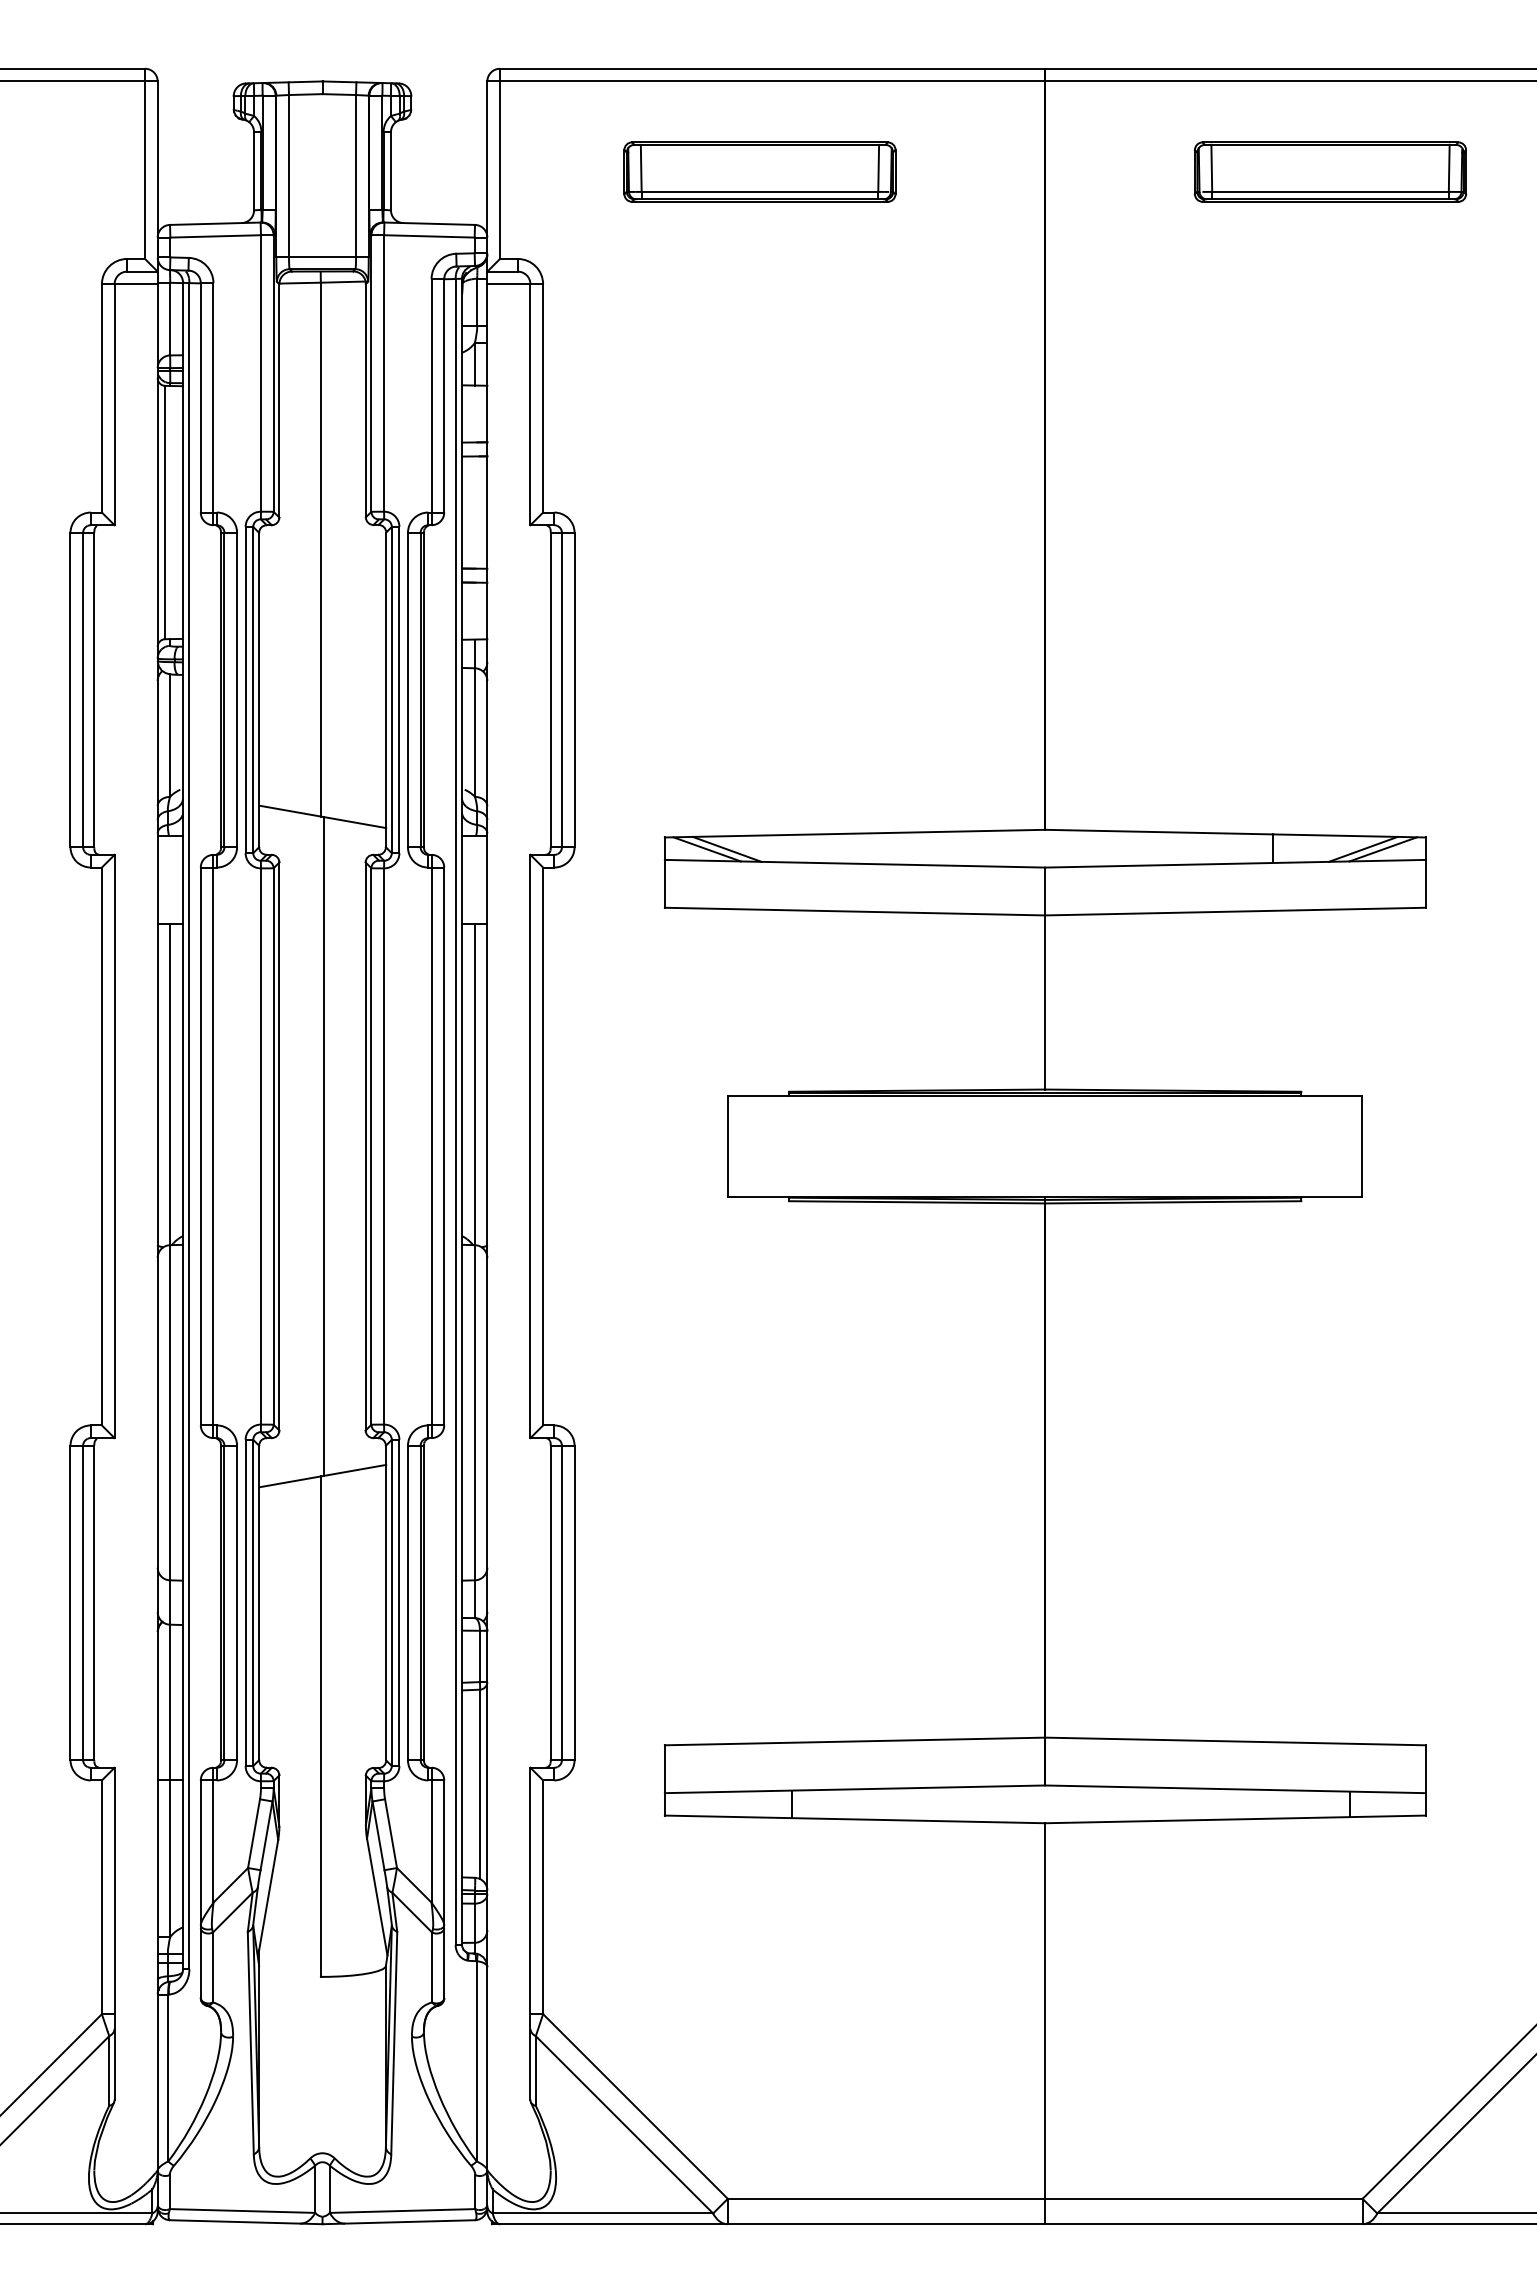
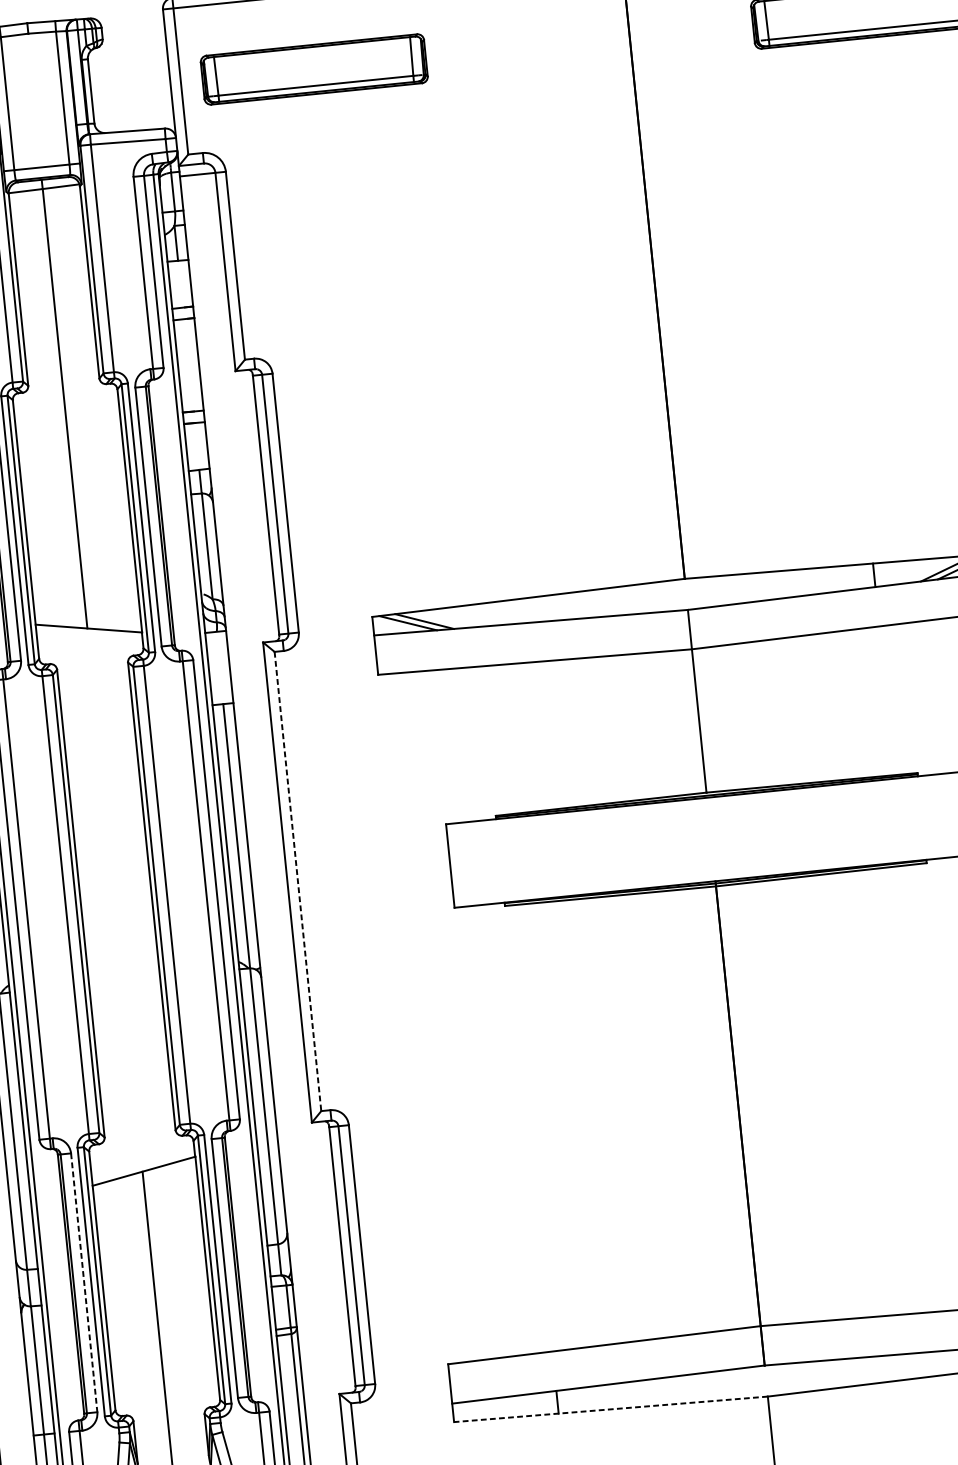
part: (759, 171) -> (313, 69), moved
line: (324, 1146) -> (117, 899), removed
line: (543, 1146) -> (298, 881), solid -> dashed
line: (237, 1603) -> (84, 1283), solid -> dashed
line: (854, 1819) -> (610, 1409), solid -> dashed

